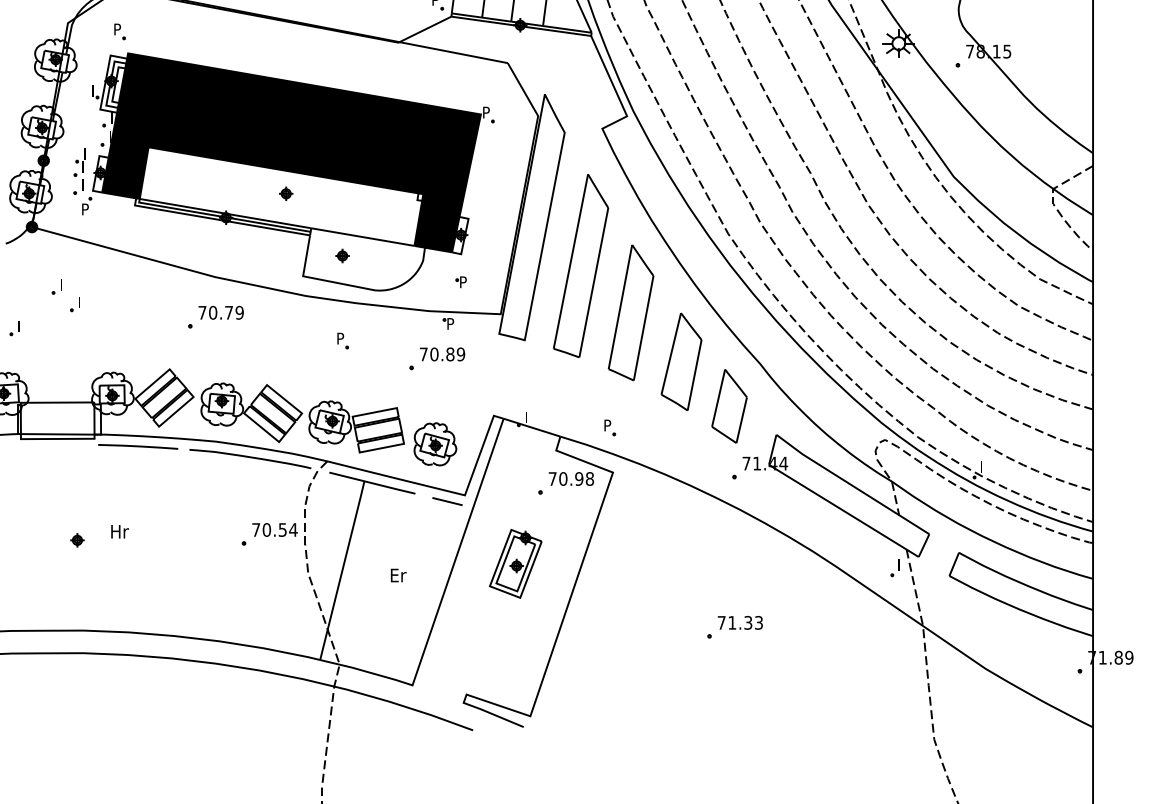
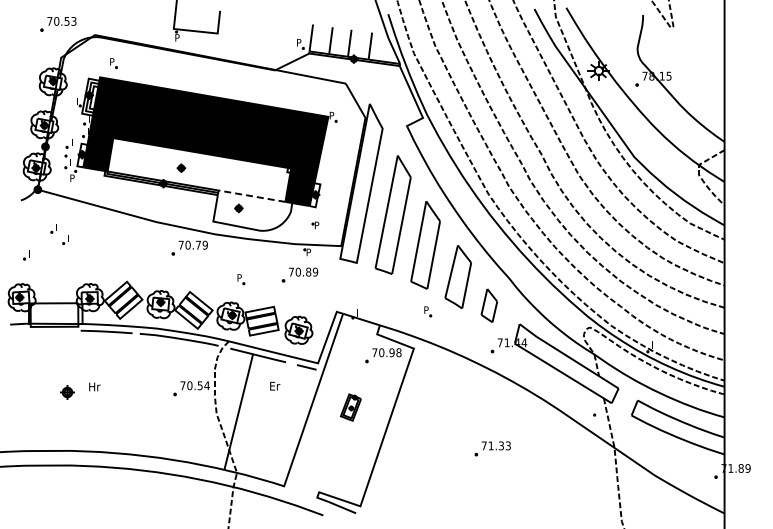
part: (119, 32) -> (113, 63), moved
part: (284, 192) -> (180, 167), moved
line: (363, 237) -> (252, 196), solid -> dashed
part: (215, 316) -> (189, 247), moved
part: (343, 341) -> (241, 279), moved
part: (729, 405) -> (489, 305), size x0.7
part: (610, 427) -> (428, 311), moved
part: (76, 540) -> (66, 392), size x1.6
part: (515, 563) -> (350, 407), size x0.6
text: (399, 574) -> (275, 385), moved

